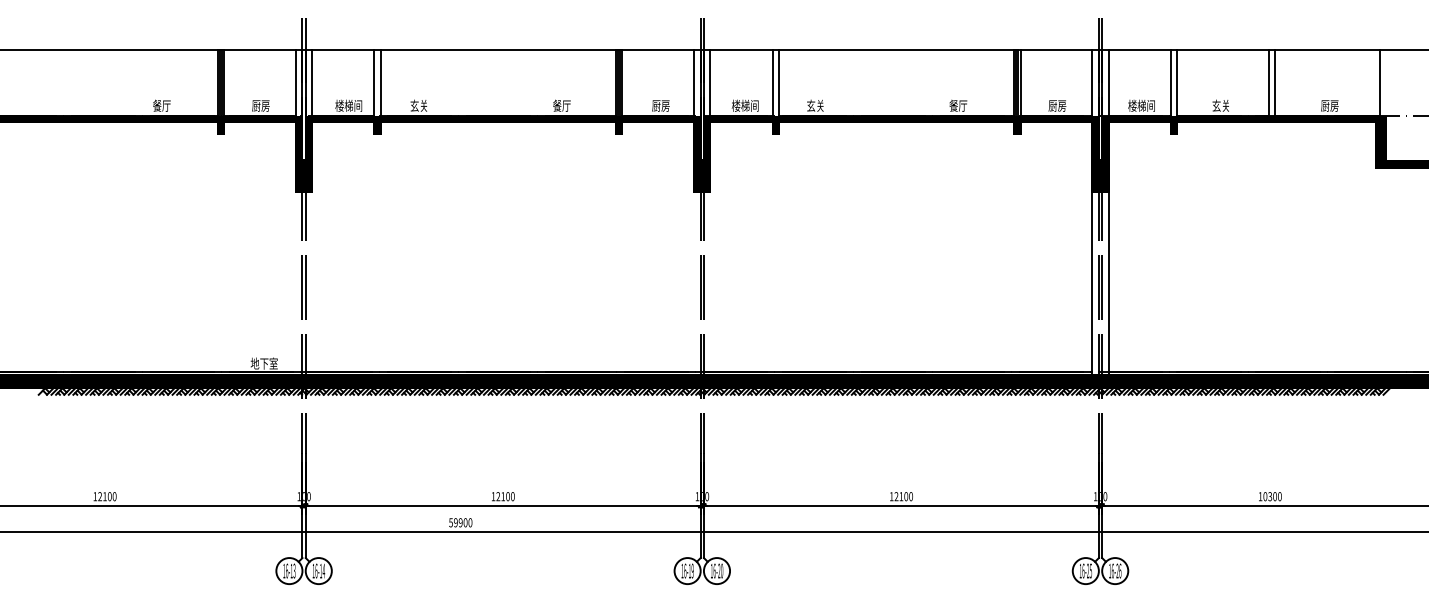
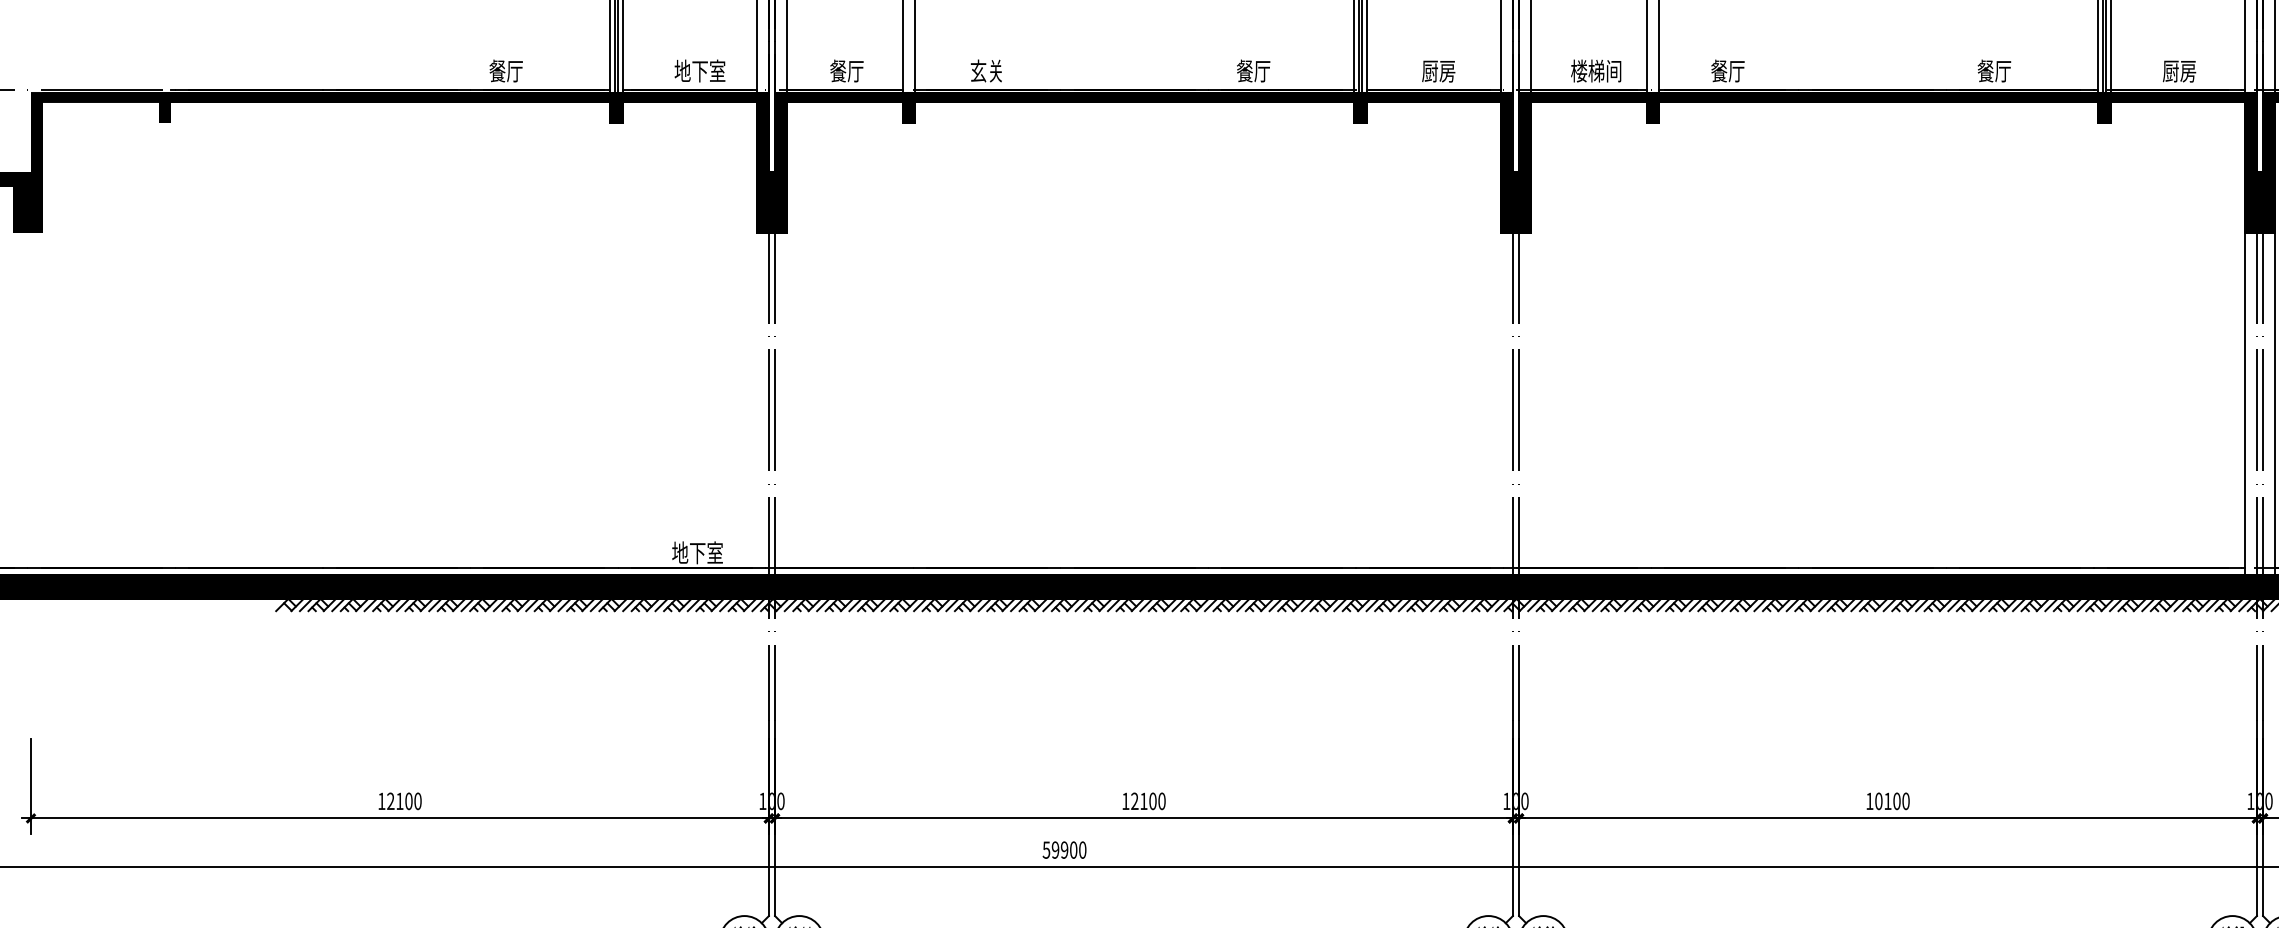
text: (265, 105) -> (699, 70), 厨房 -> 地下室
text: (348, 105) -> (854, 70), 楼梯间 -> 餐厅
text: (815, 105) -> (1727, 70), 玄关 -> 餐厅
text: (896, 496) -> (1878, 801), 12100 -> 10100

